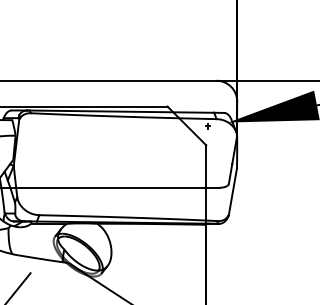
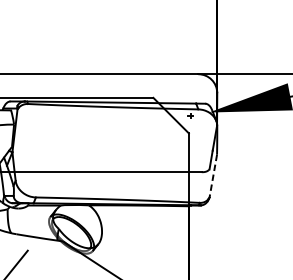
line: (232, 191) -> (212, 175), solid -> dashed

